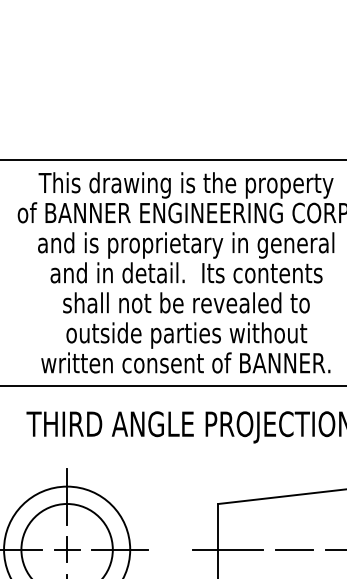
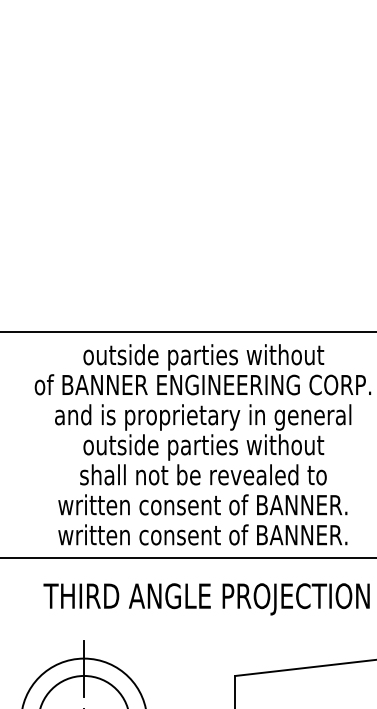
text: (185, 185) -> (202, 357), This drawing is the property -> outside parties without
text: (186, 275) -> (203, 447), and in detail.  Its contents -> outside parties without
text: (185, 335) -> (202, 507), outside parties without -> written consent of BANNER.

